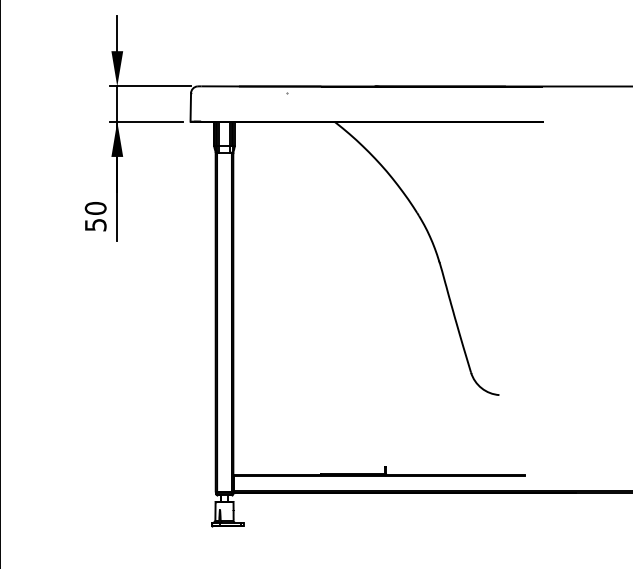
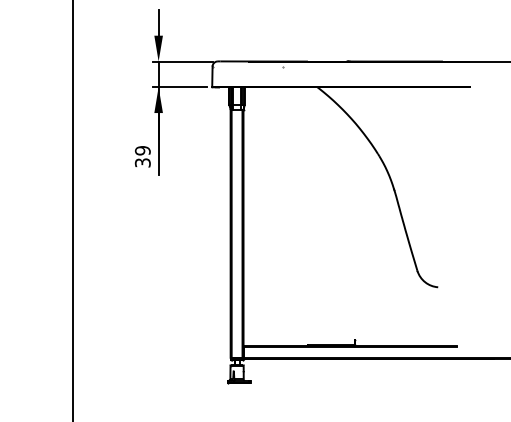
text: (95, 216) -> (142, 156), 50 -> 39

